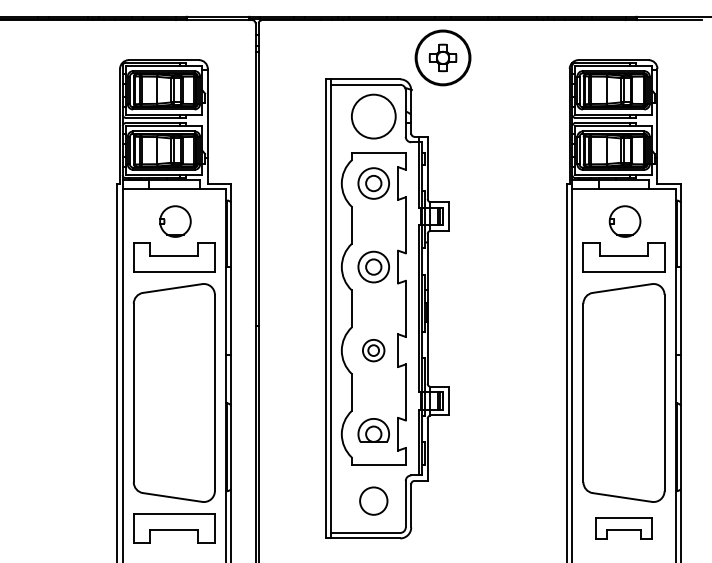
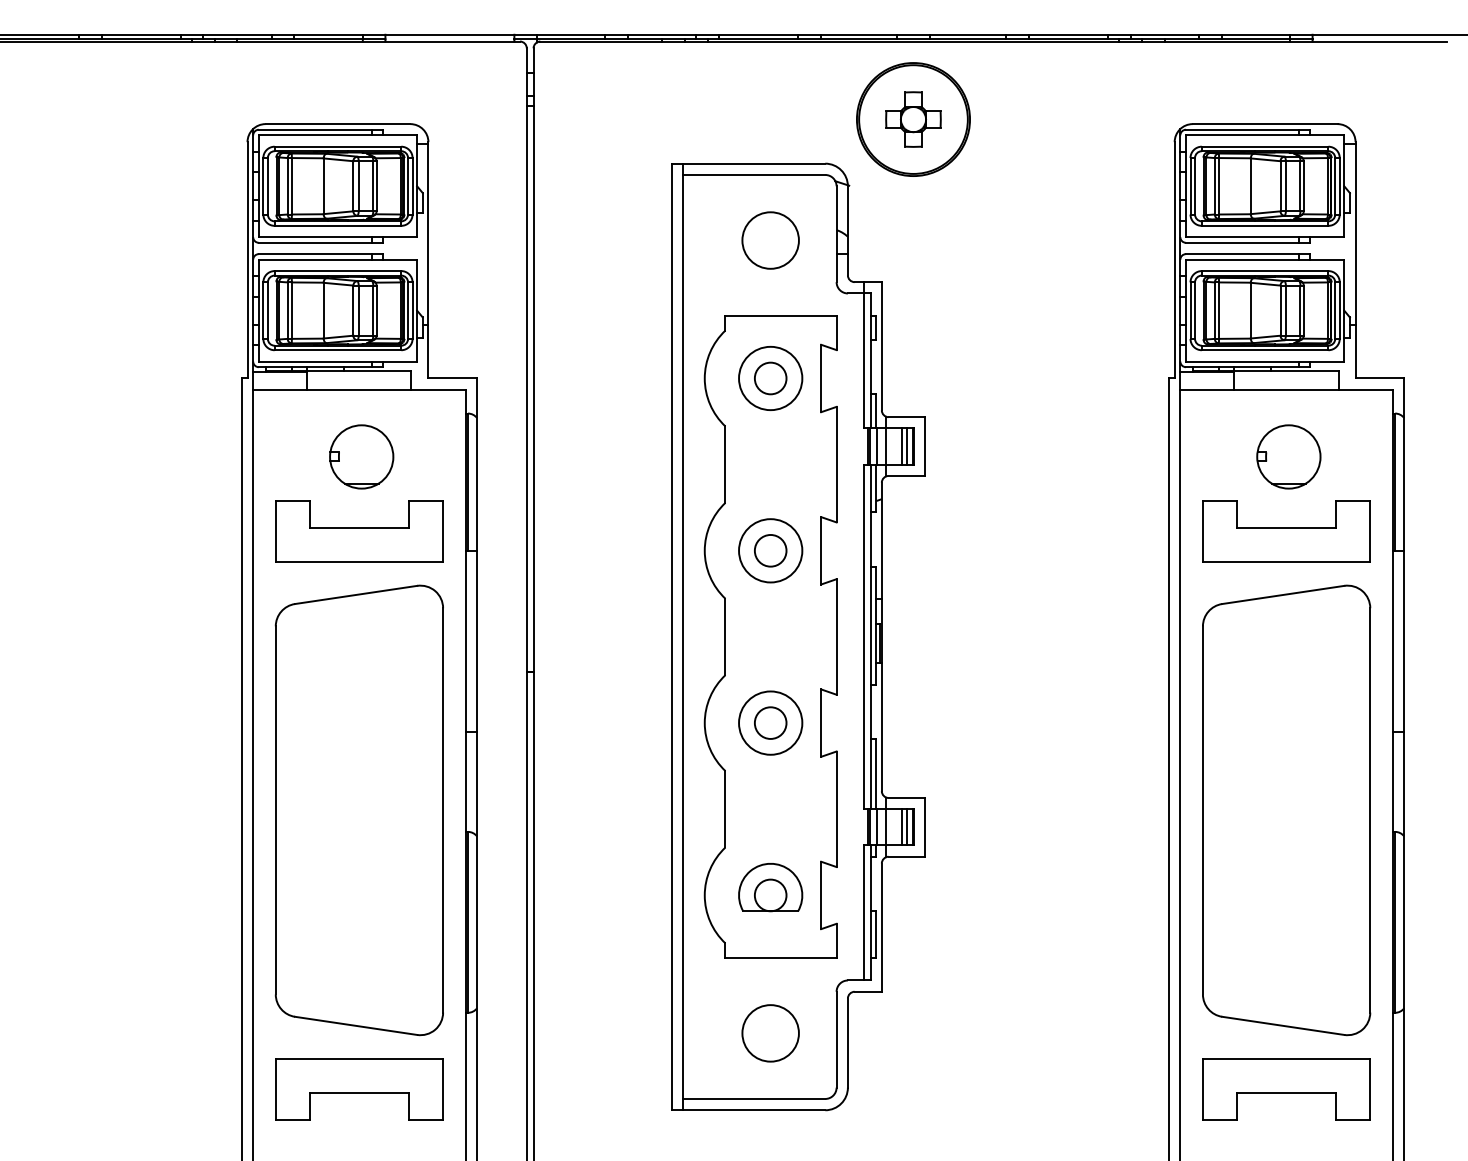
circle: (373, 116) -> (770, 240), size x0.62
part: (373, 350) -> (770, 722), size x1.43
part: (623, 528) -> (1285, 1089), size x1.43

